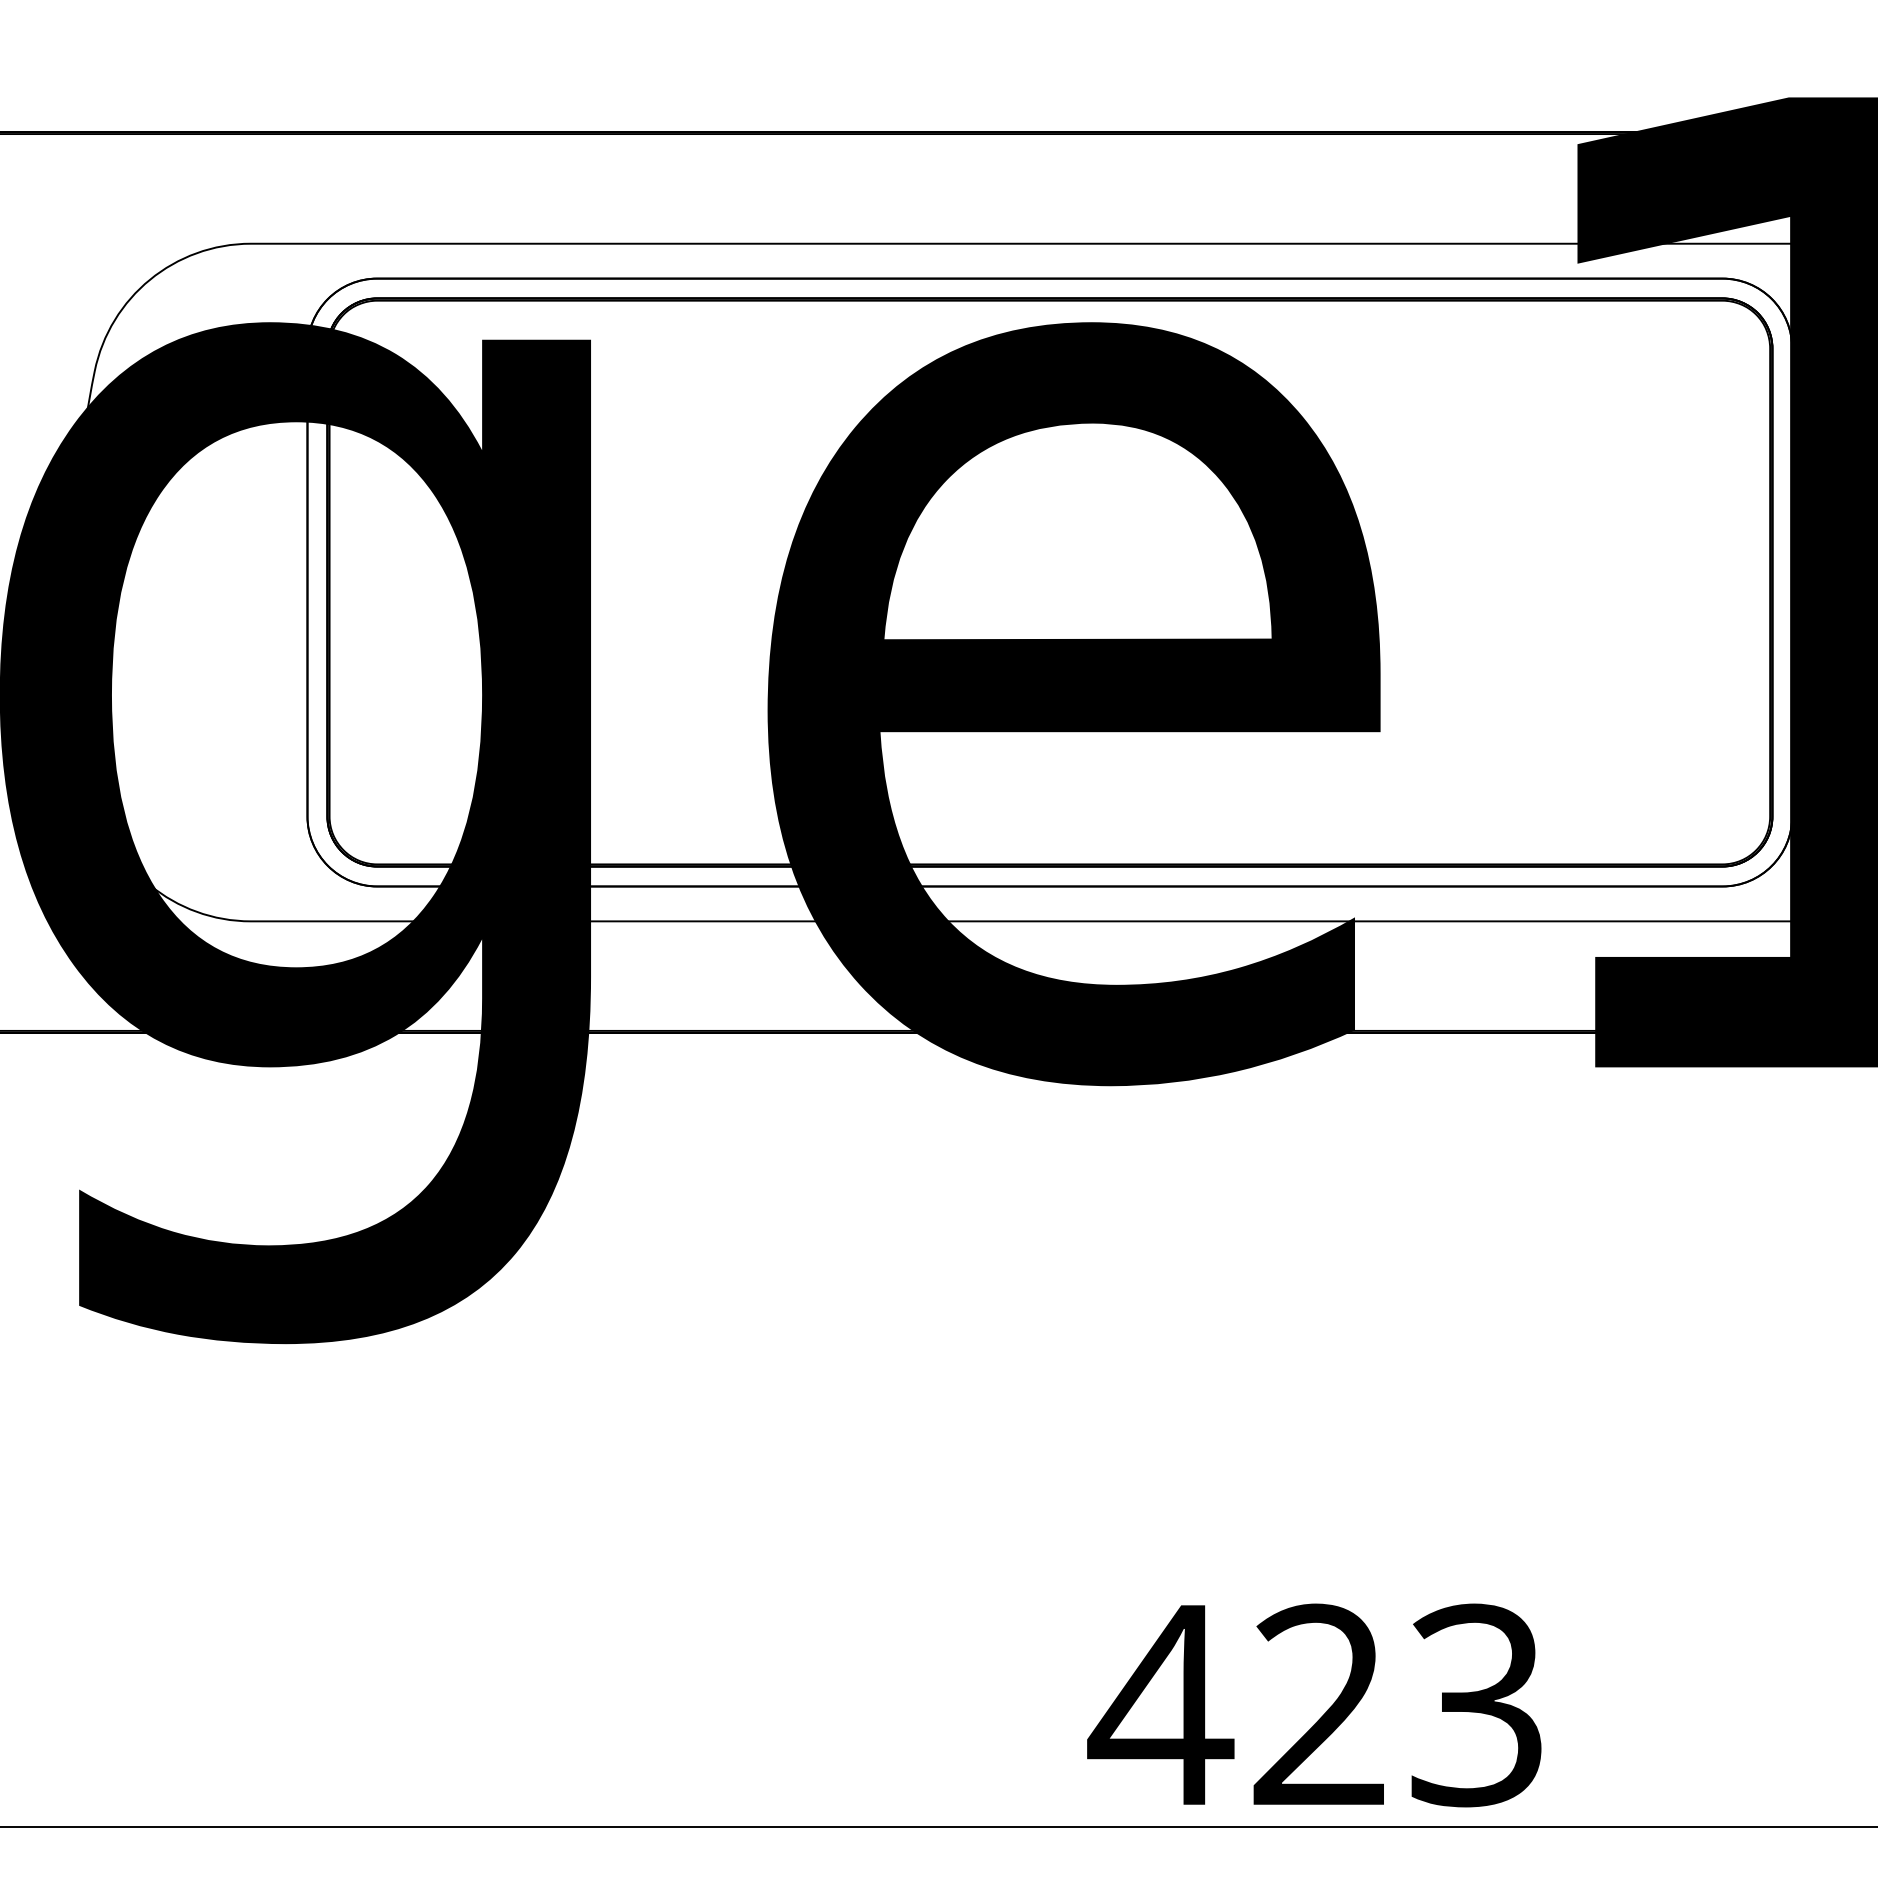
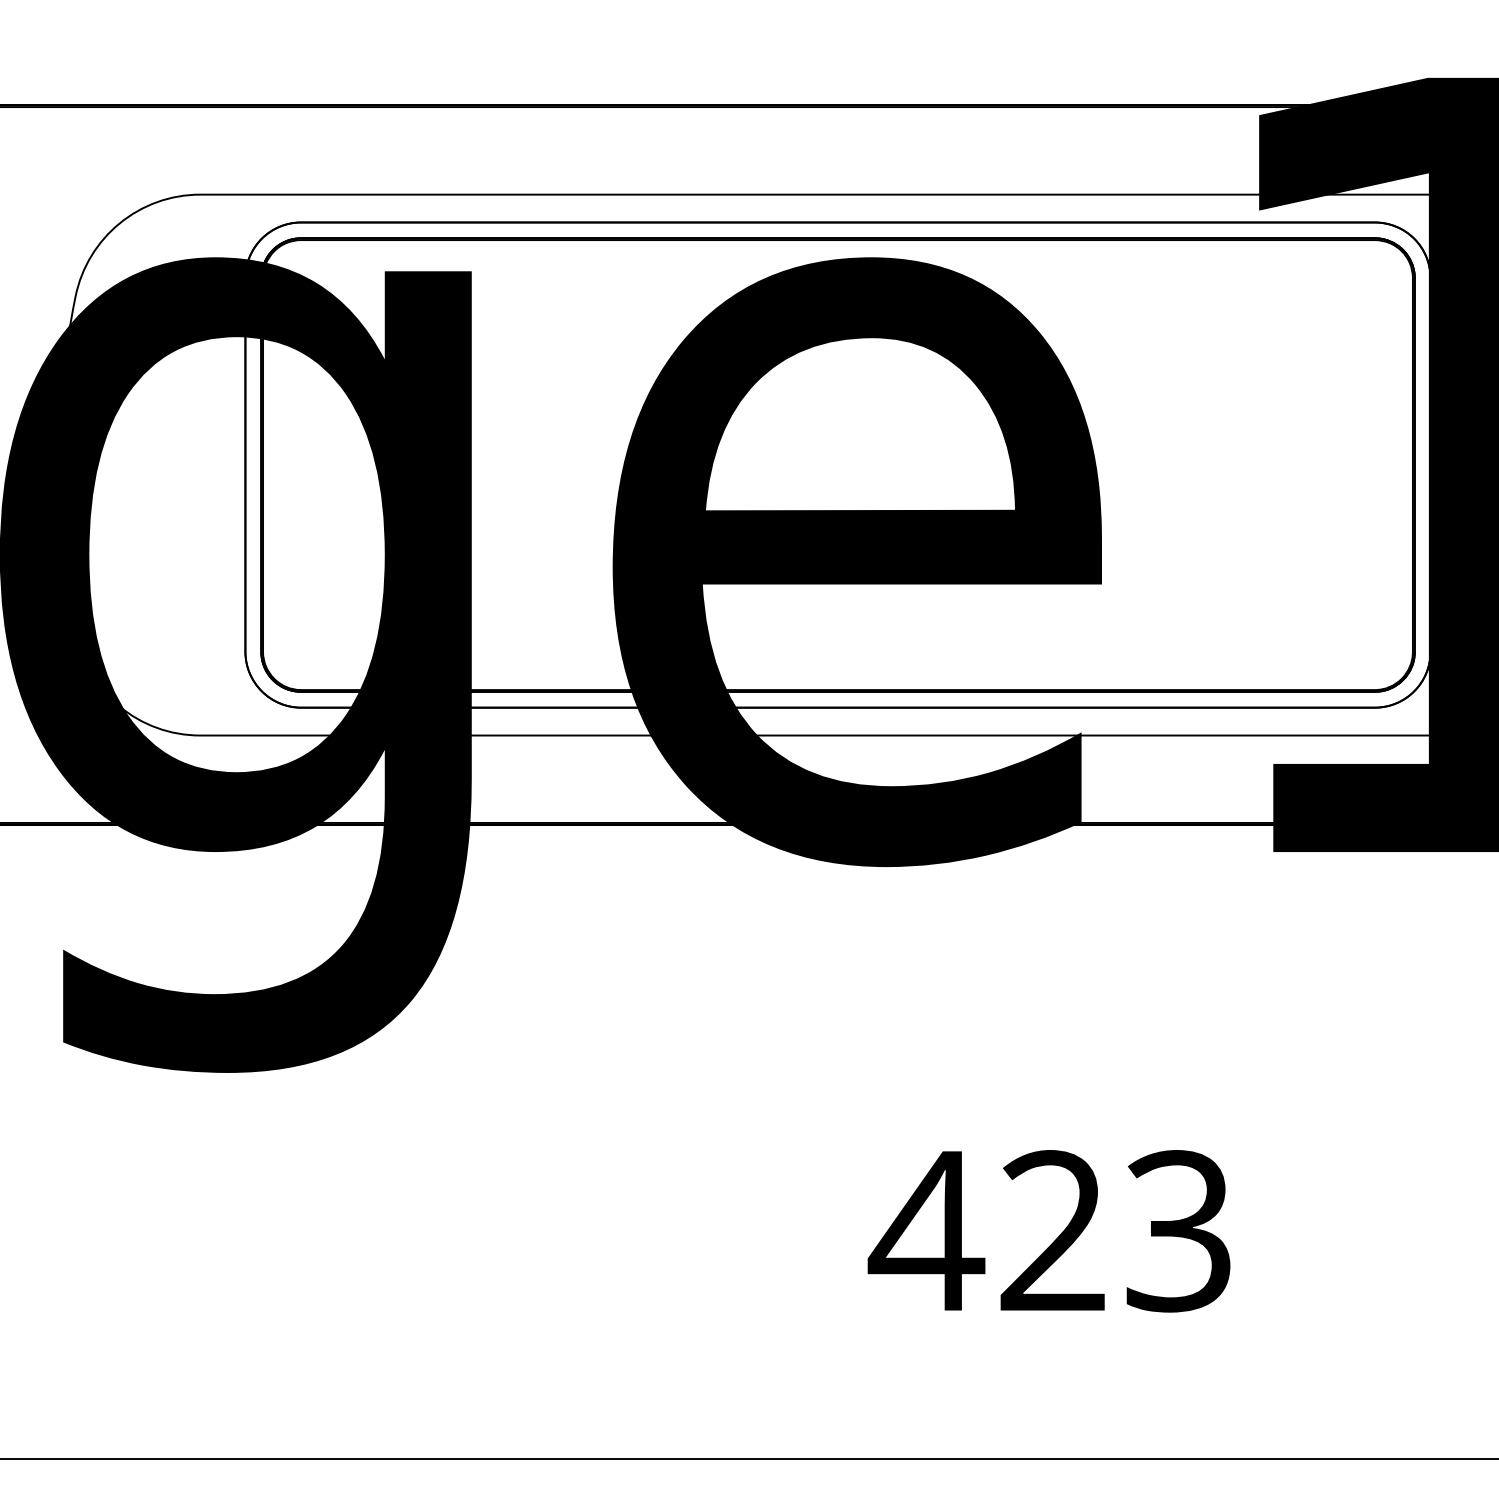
text: (1314, 1705) -> (1049, 1231), moved

